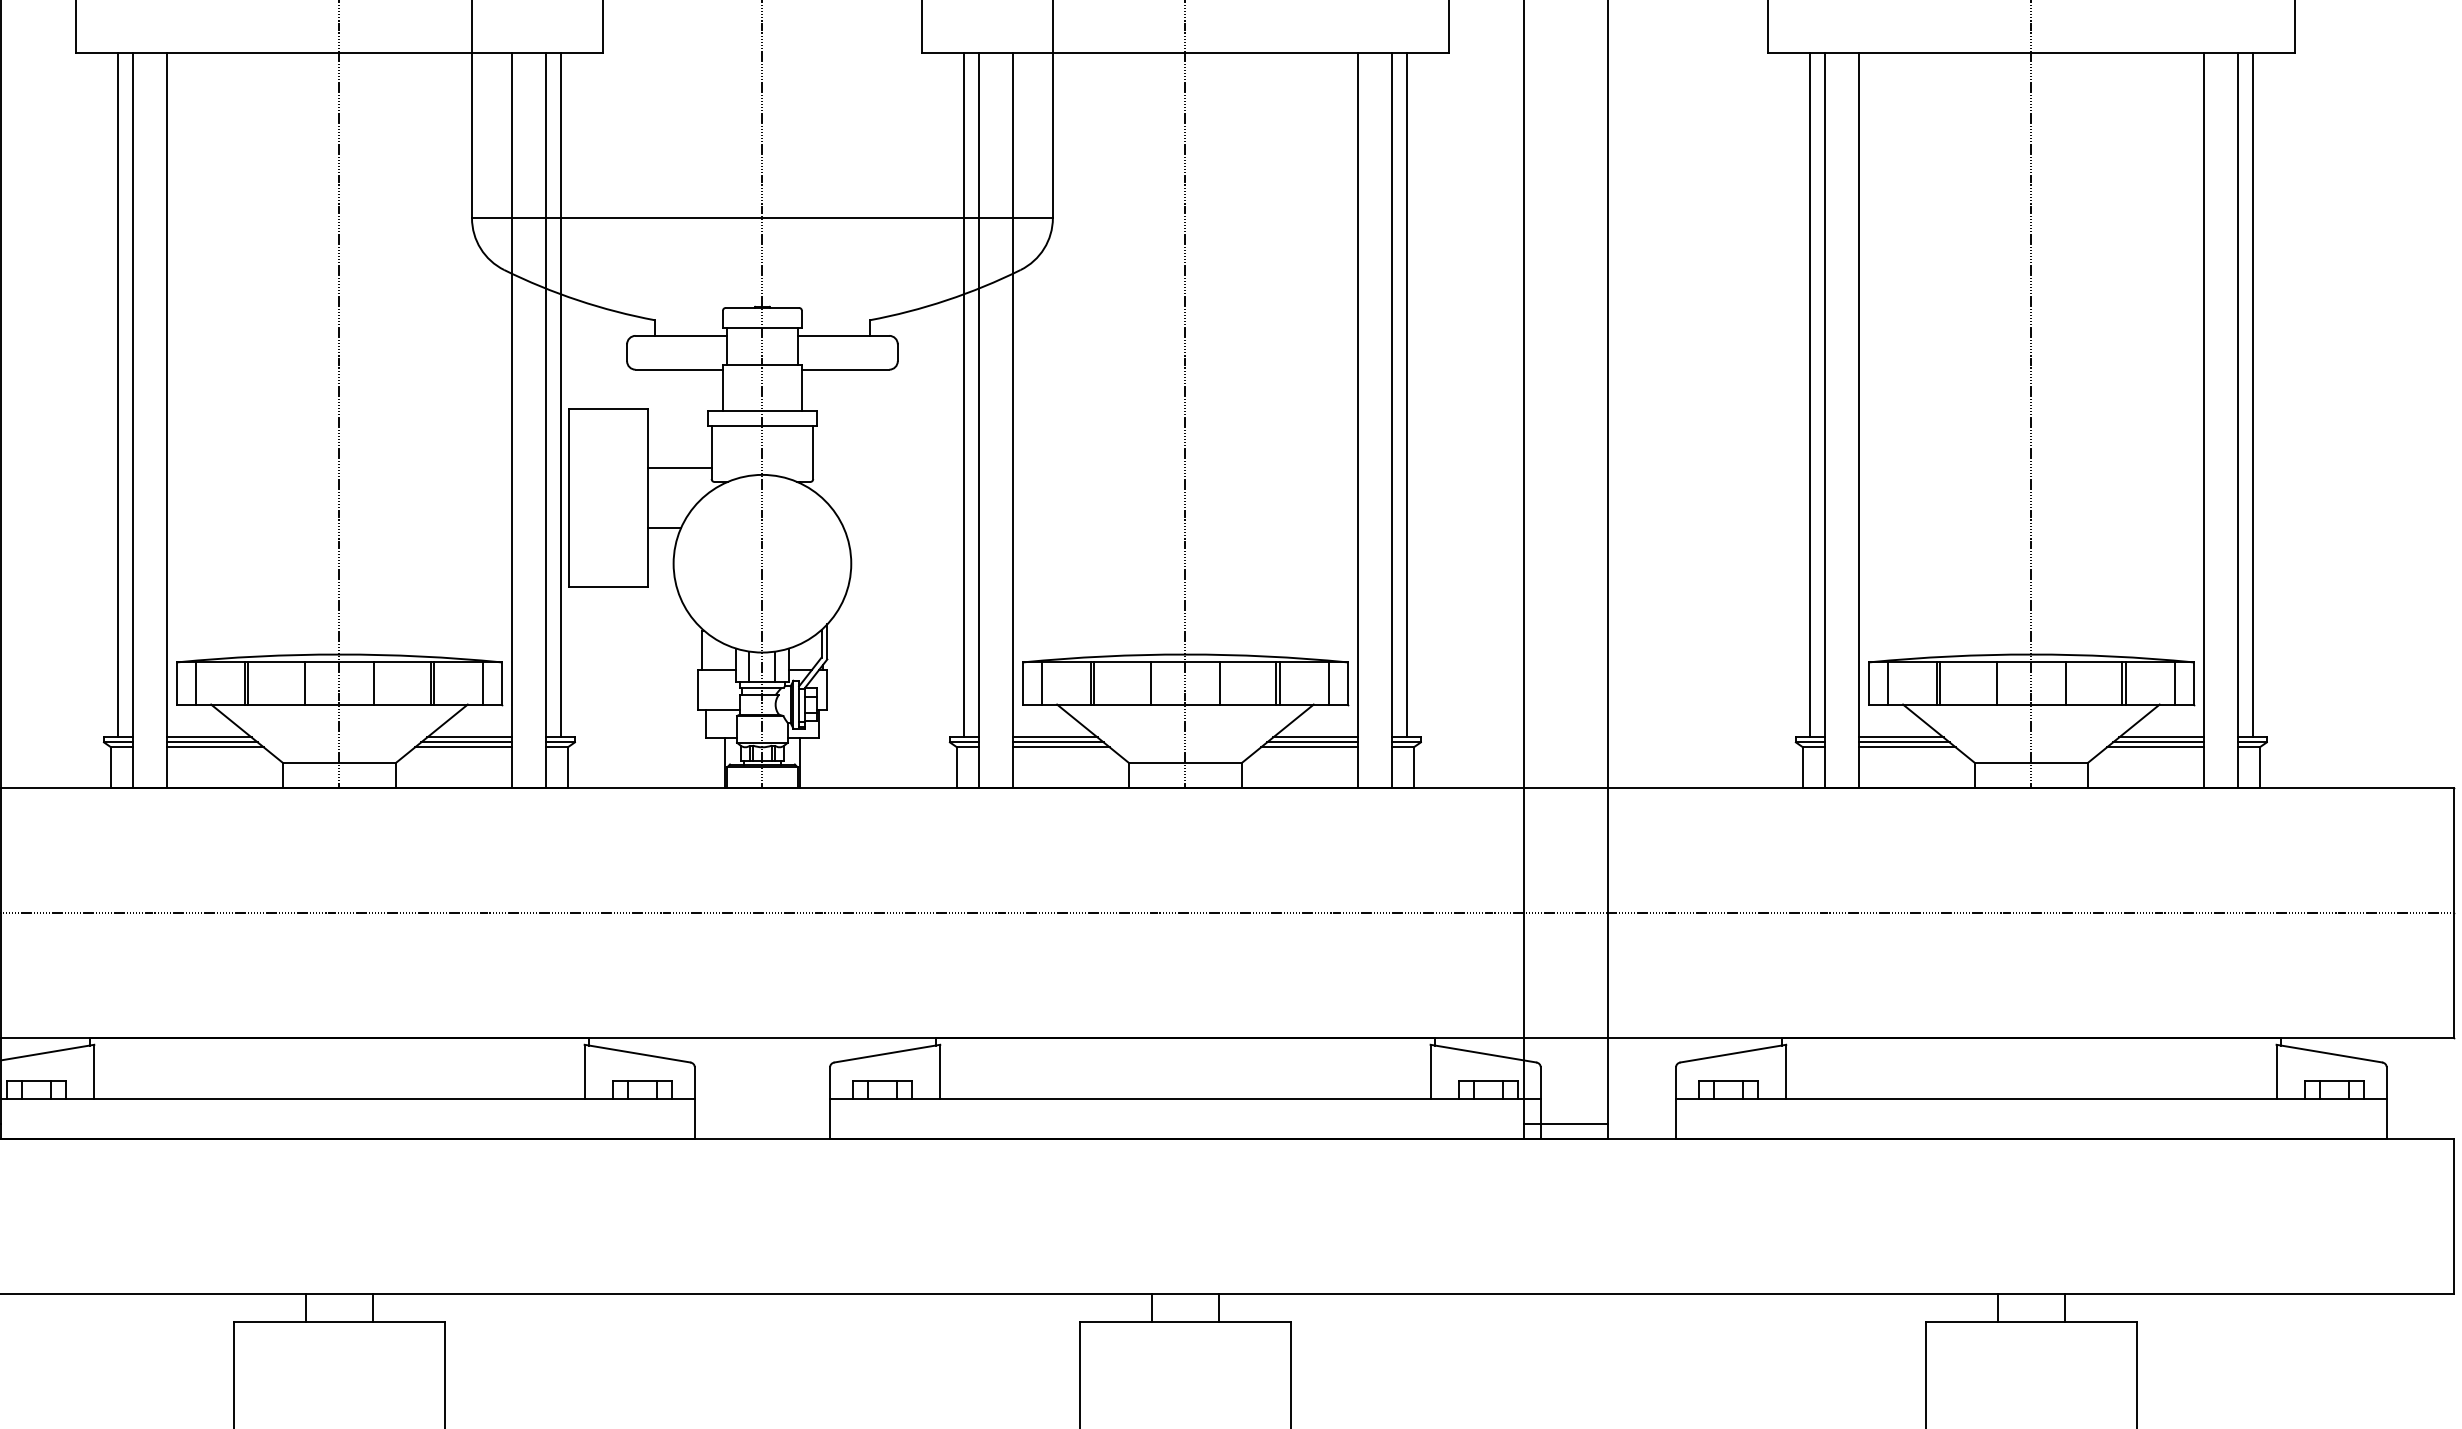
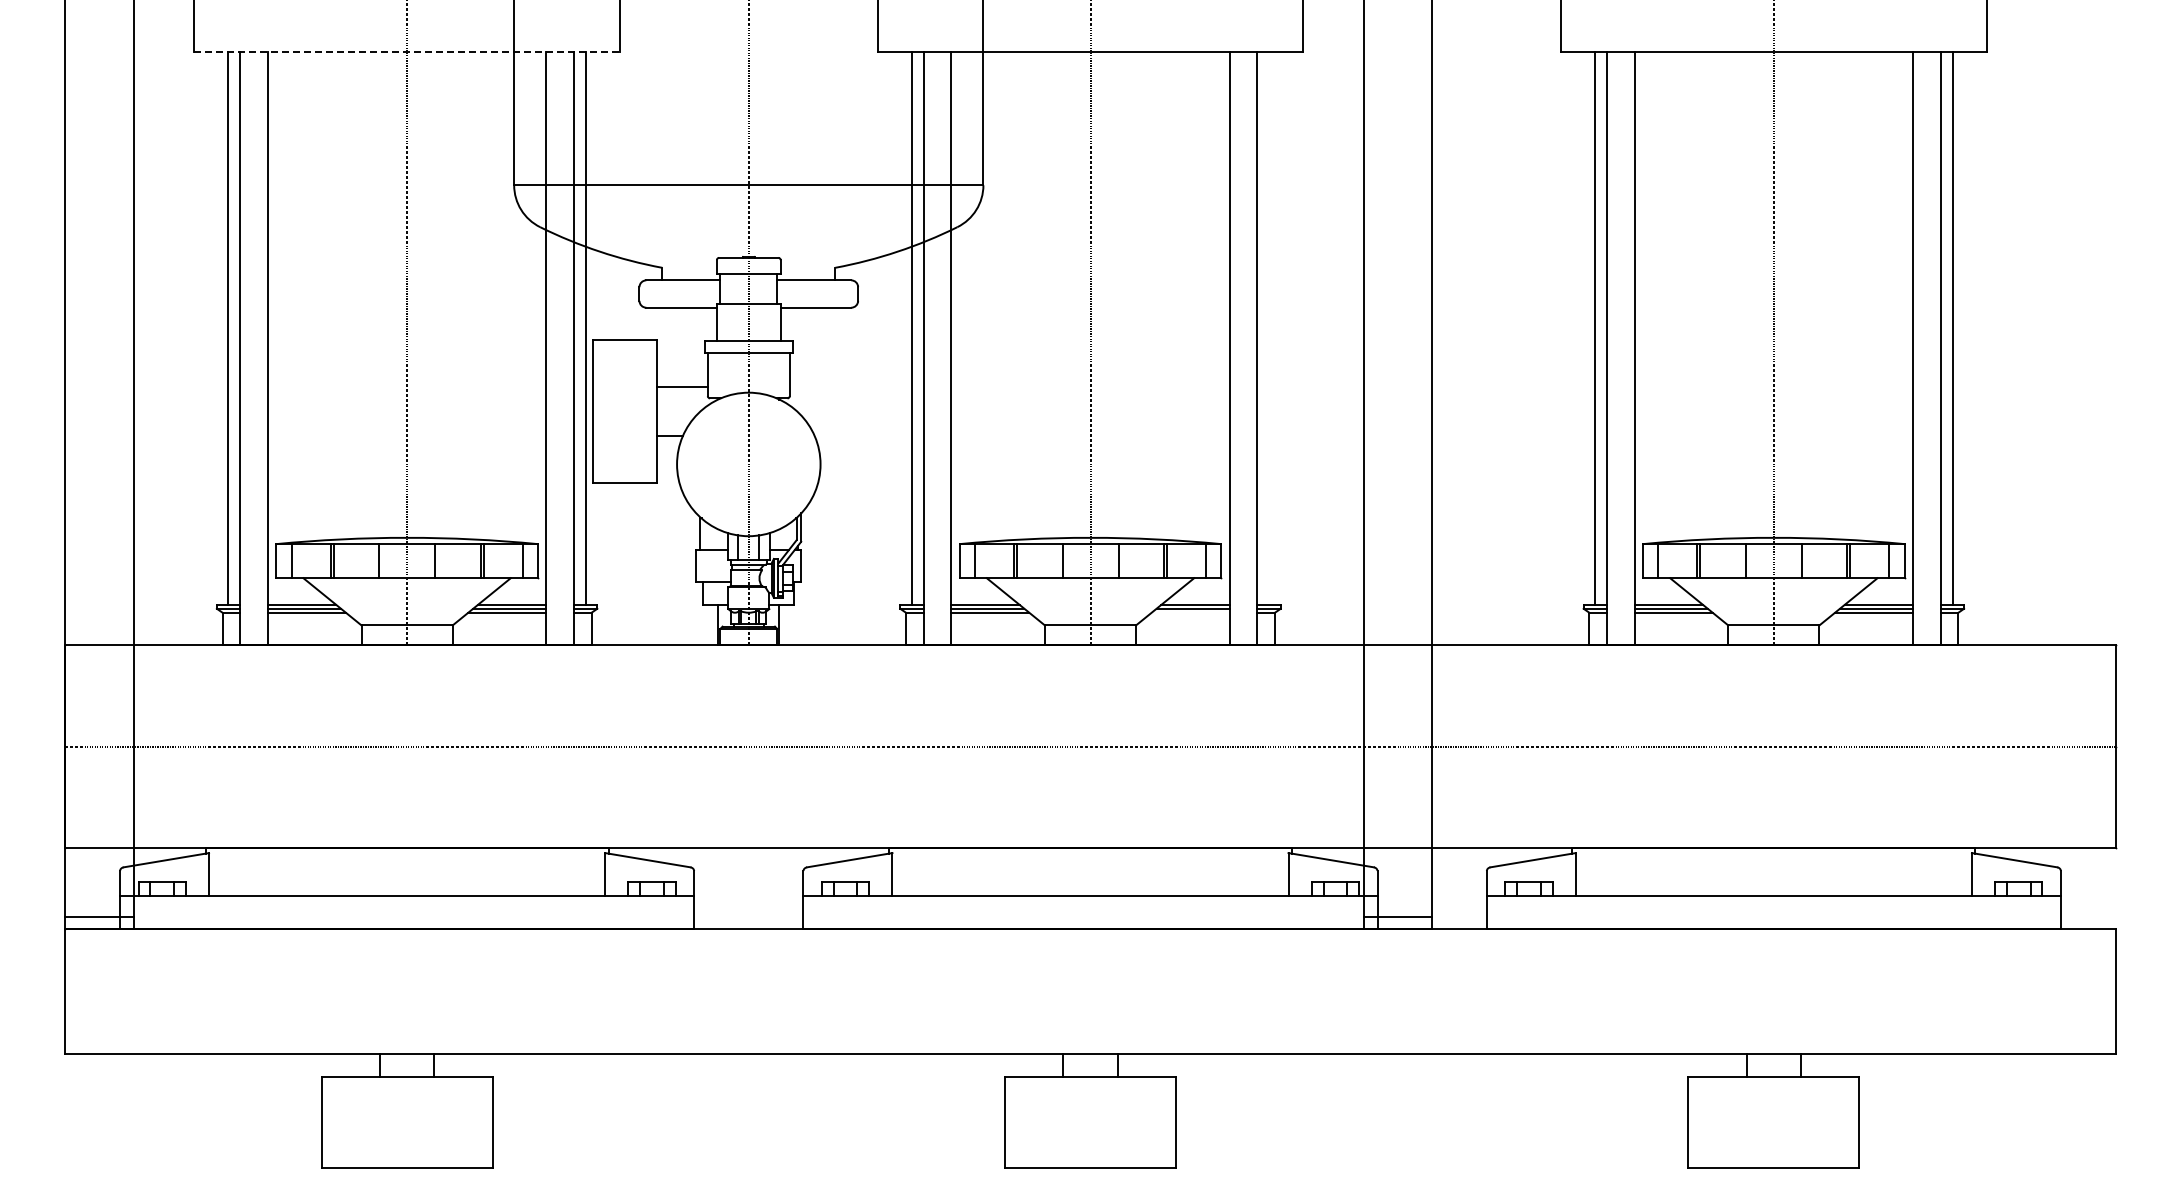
line: (339, 52) -> (407, 51), solid -> dashed
line: (1407, 394) -> (1269, 327), removed
line: (1309, 746) -> (1190, 612), removed

